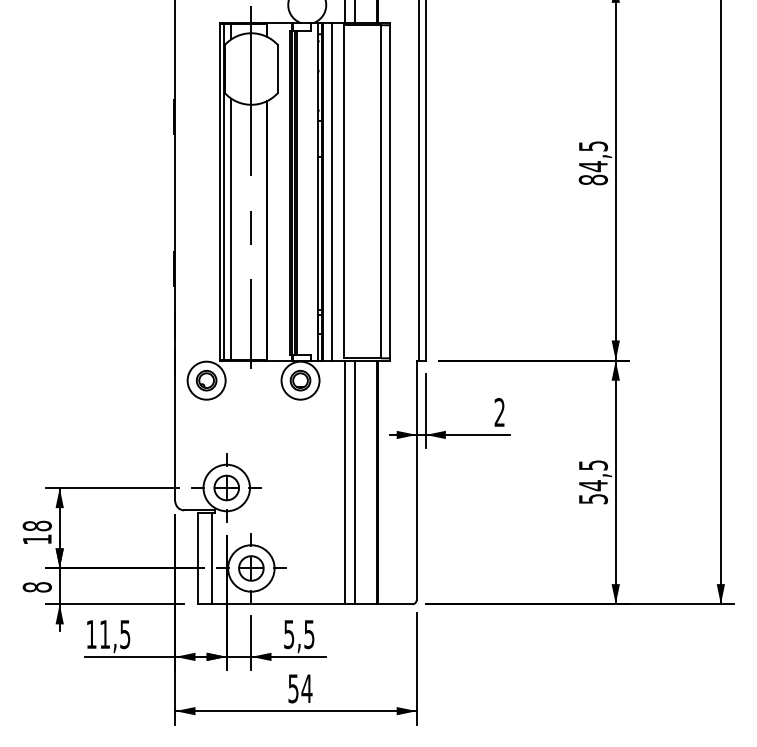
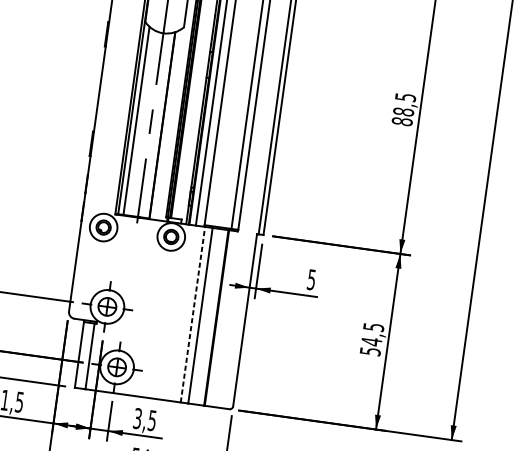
text: (593, 166) -> (403, 111), 84,5 -> 88,5
text: (499, 412) -> (311, 279), 2 -> 5
line: (344, 482) -> (192, 314), solid -> dashed
text: (289, 633) -> (138, 418), 5,5 -> 3,5

